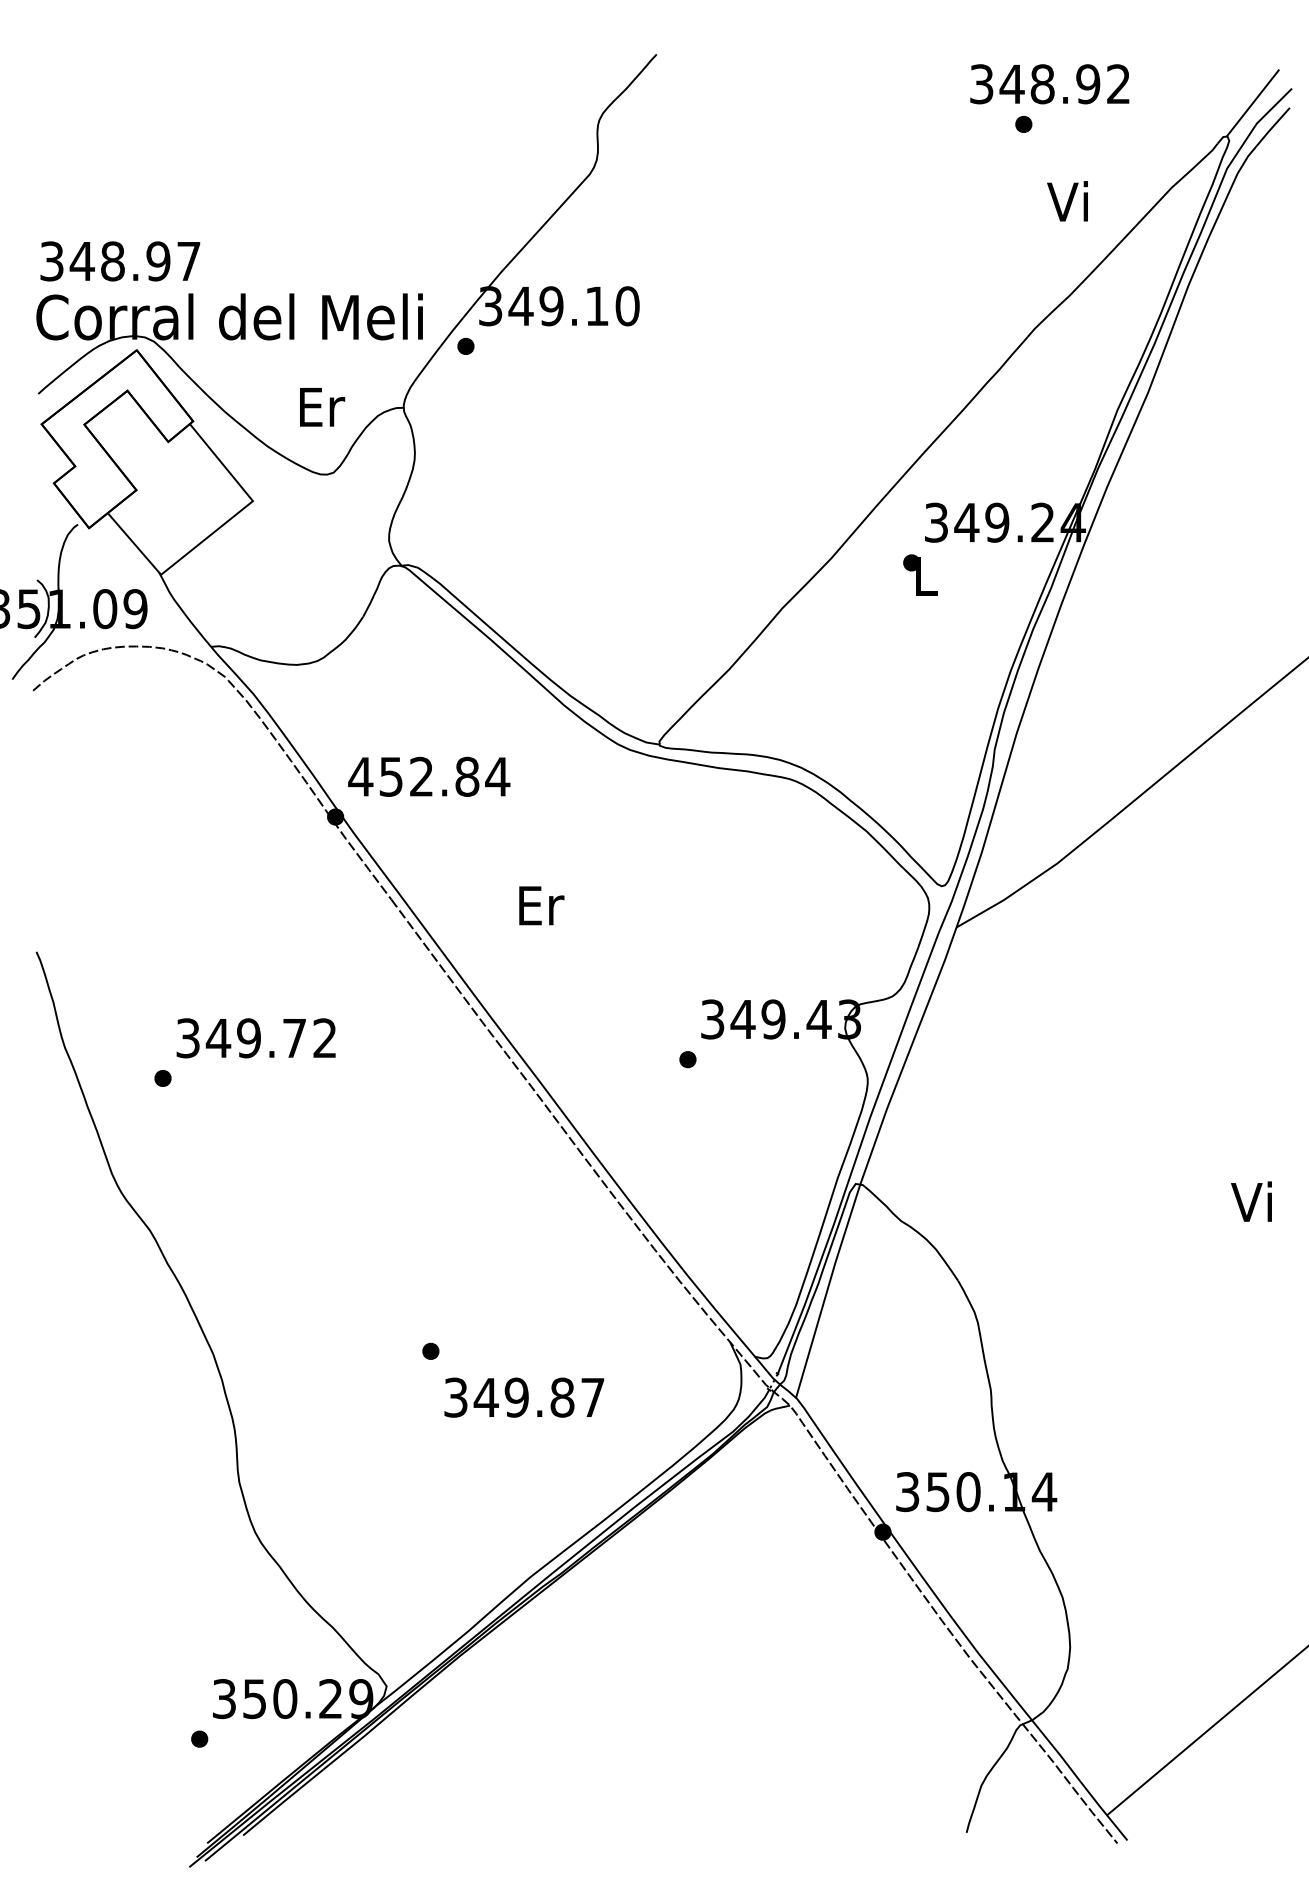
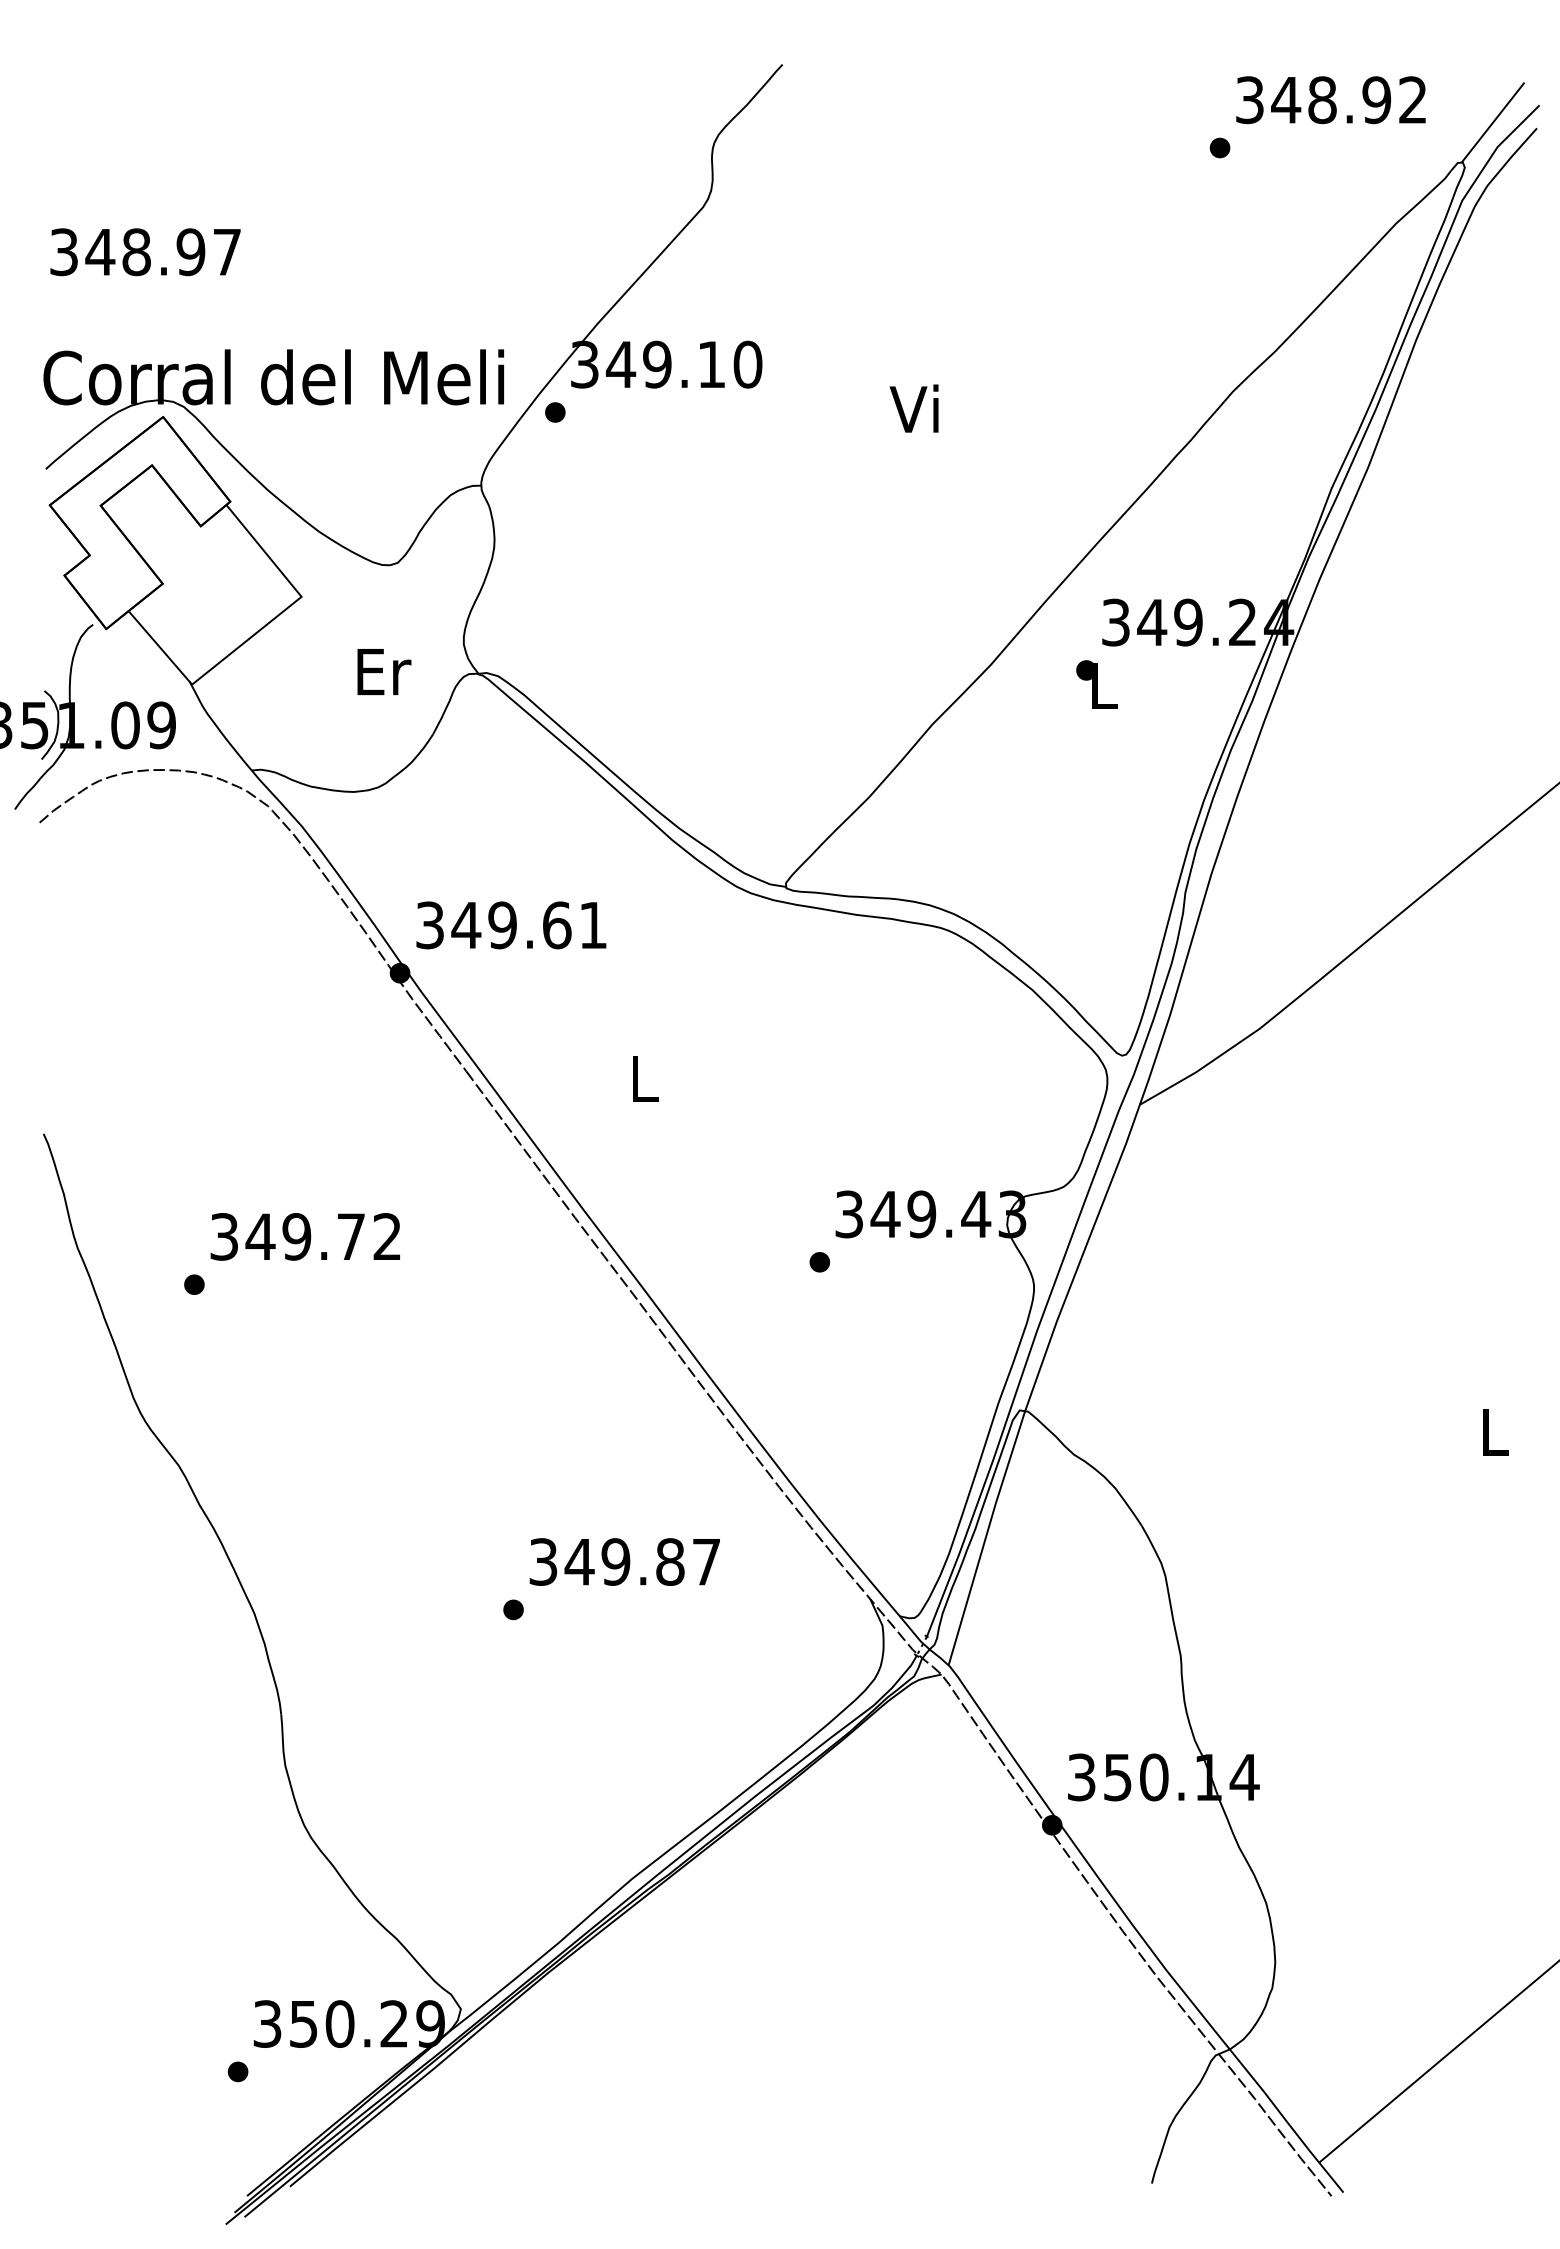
text: (1049, 84) -> (1330, 100), moved
text: (1067, 201) -> (913, 408), moved
text: (120, 261) -> (145, 252), moved
text: (322, 407) -> (384, 672), moved
text: (429, 776) -> (511, 925), 452.84 -> 349.61
text: (541, 906) -> (645, 1079), Er -> L
text: (1250, 1201) -> (1490, 1431), Vi -> L
text: (523, 1397) -> (624, 1561), moved

